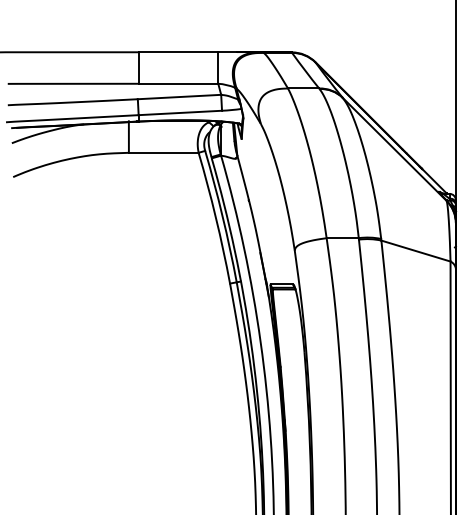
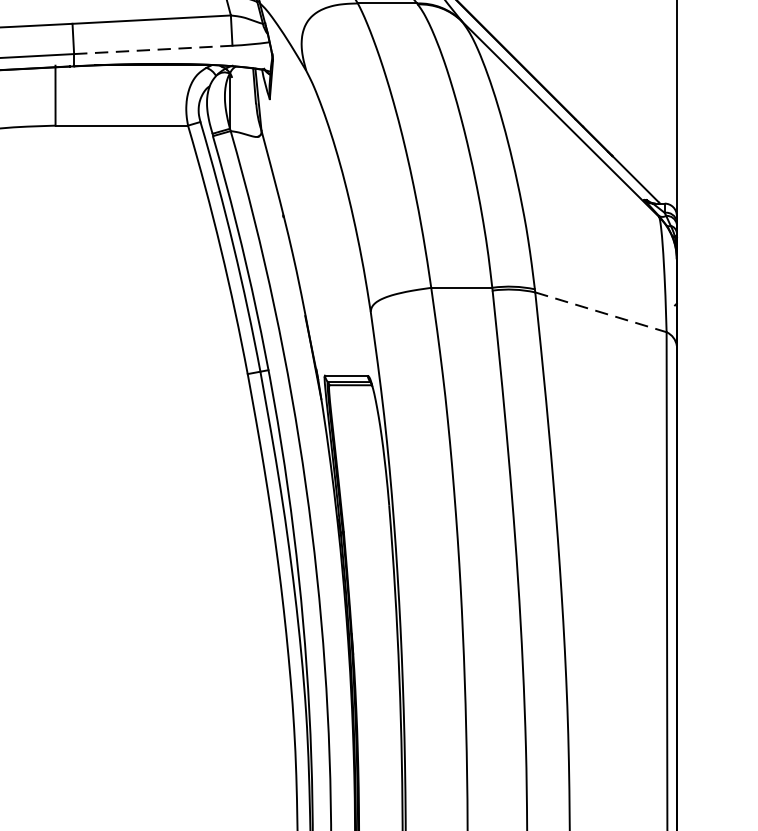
line: (180, 112) -> (153, 49), solid -> dashed
line: (416, 251) -> (601, 313), solid -> dashed

